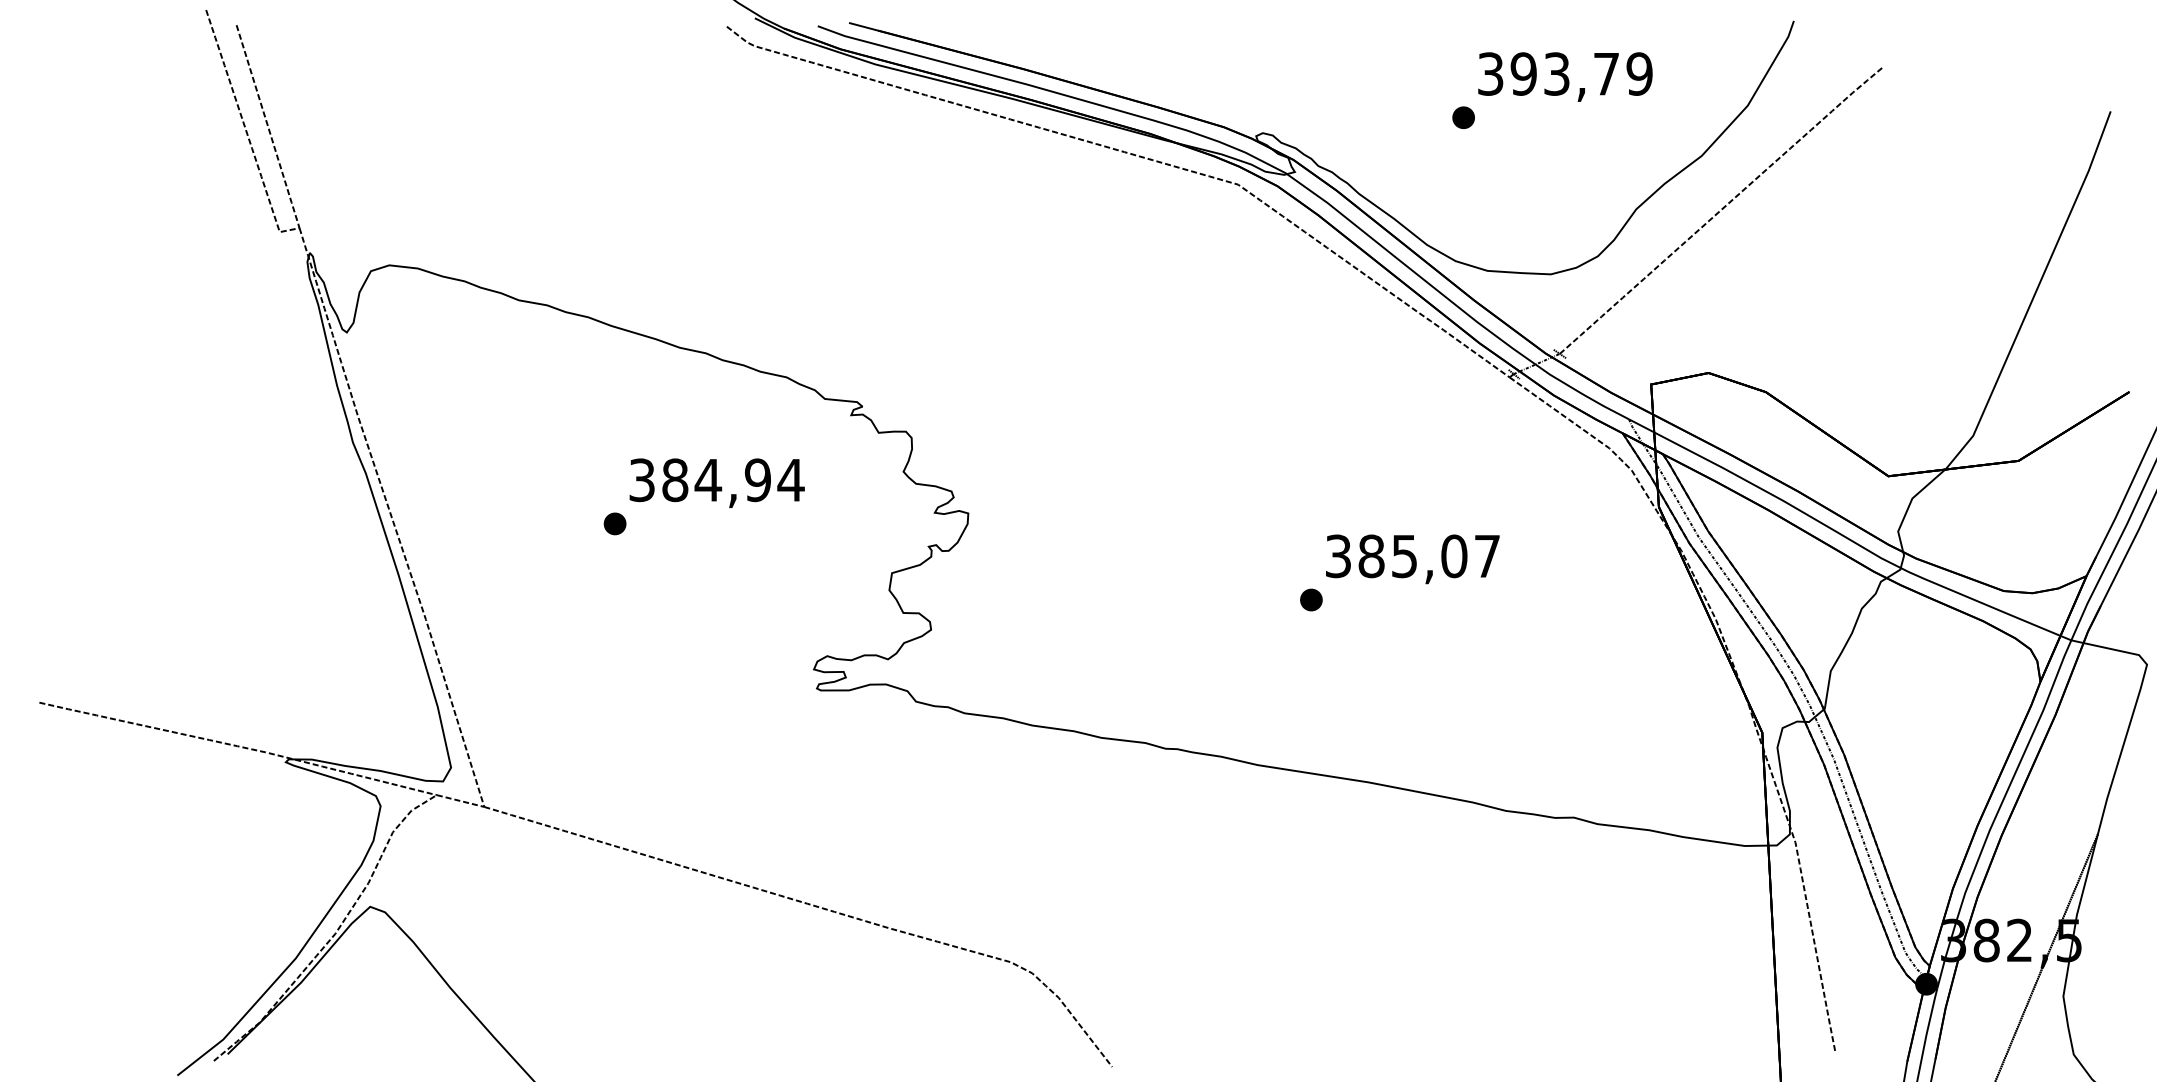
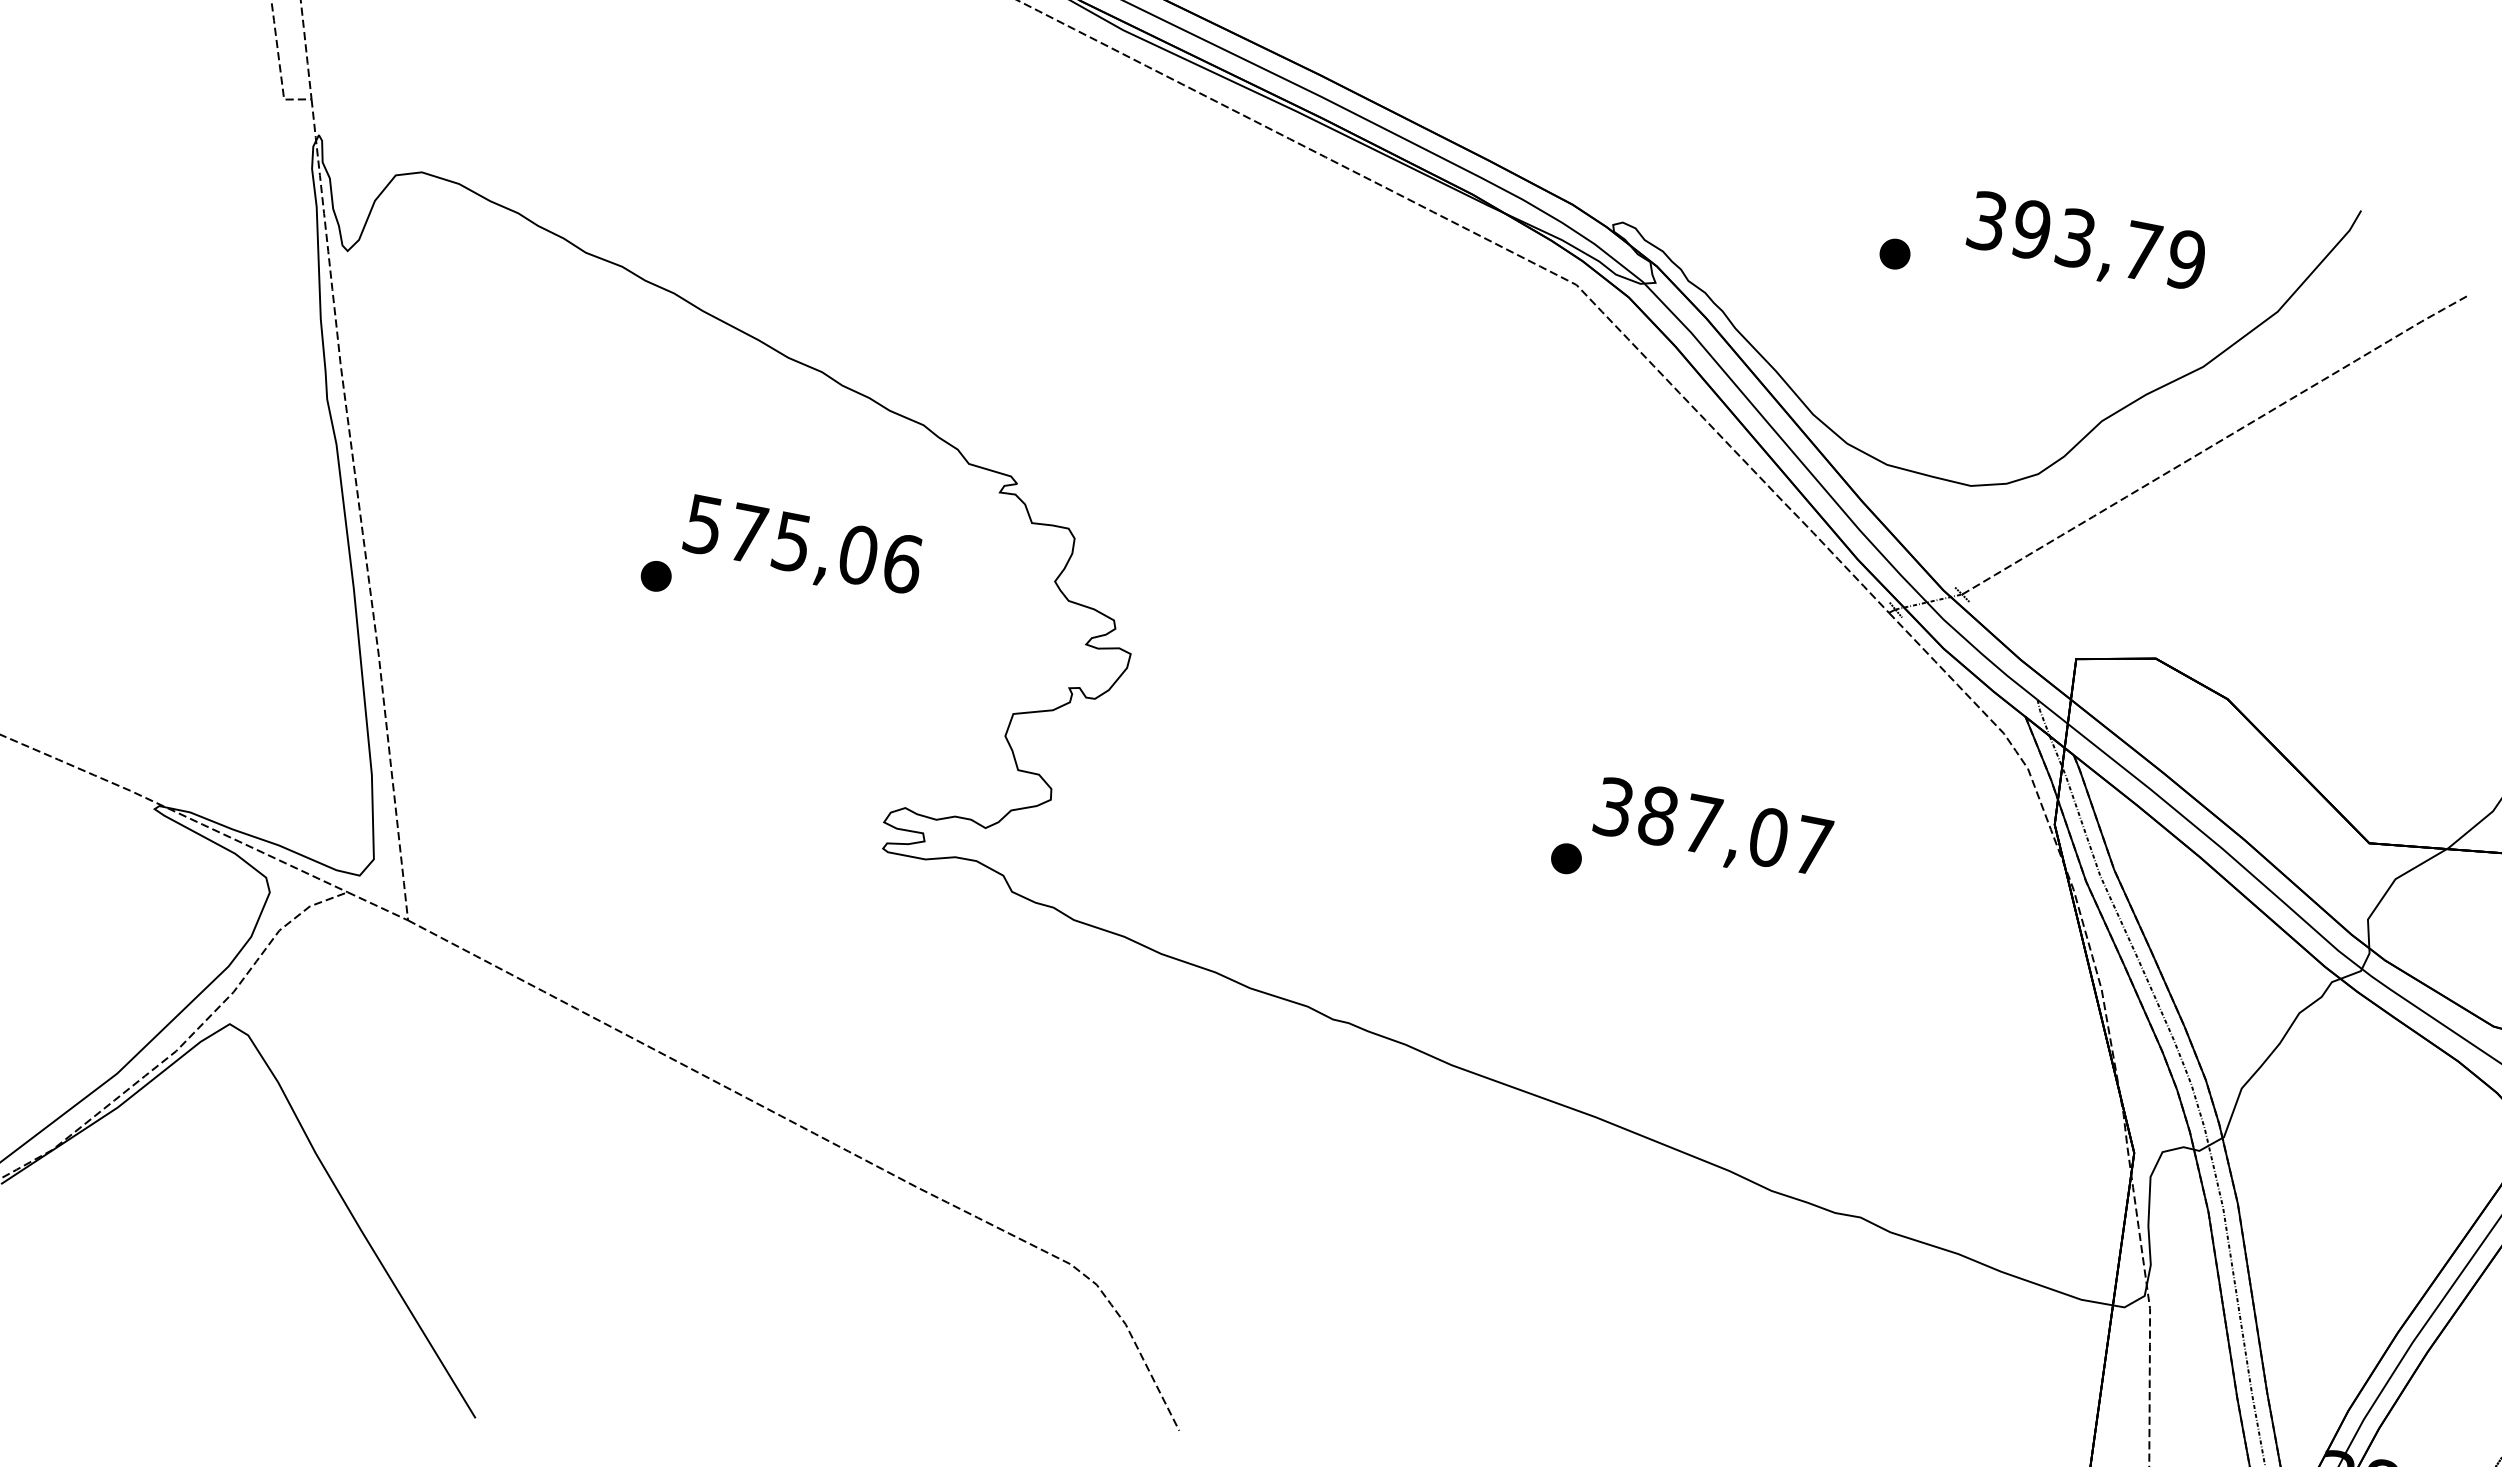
text: (1565, 76) -> (2086, 243), moved
text: (717, 480) -> (804, 544), 384,94 -> 575,06
text: (1404, 556) -> (1702, 824), 385,07 -> 387,07

